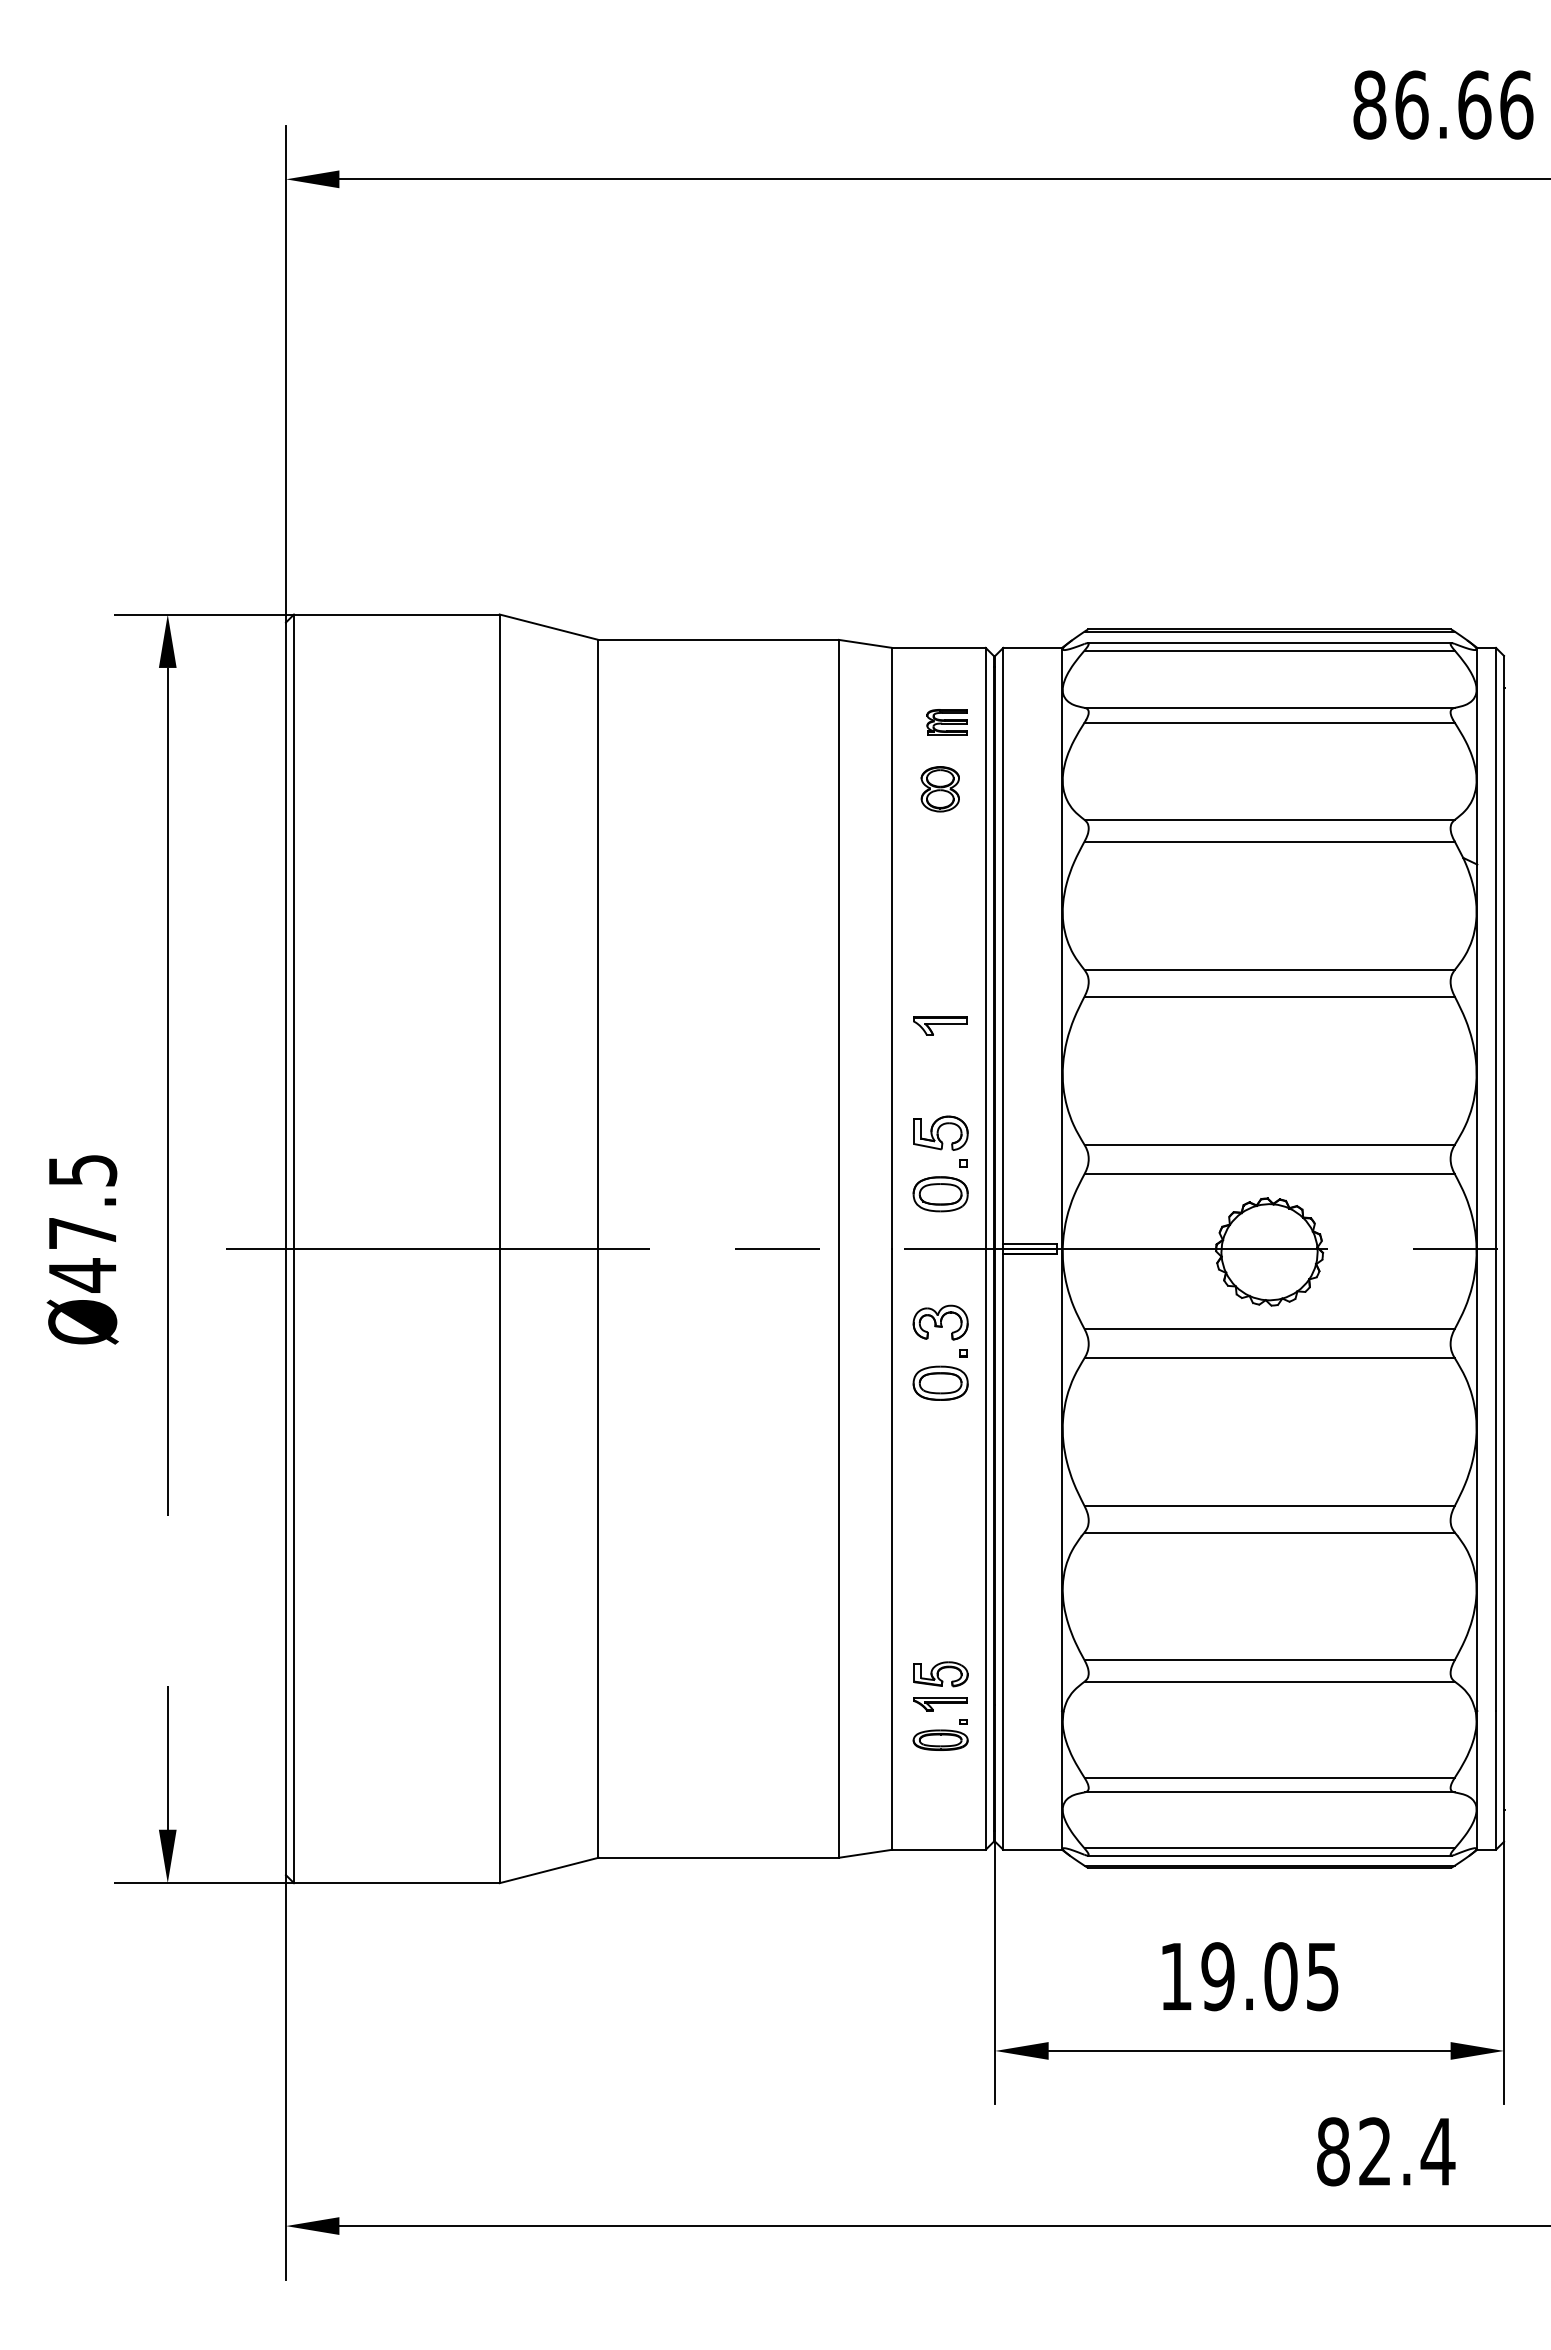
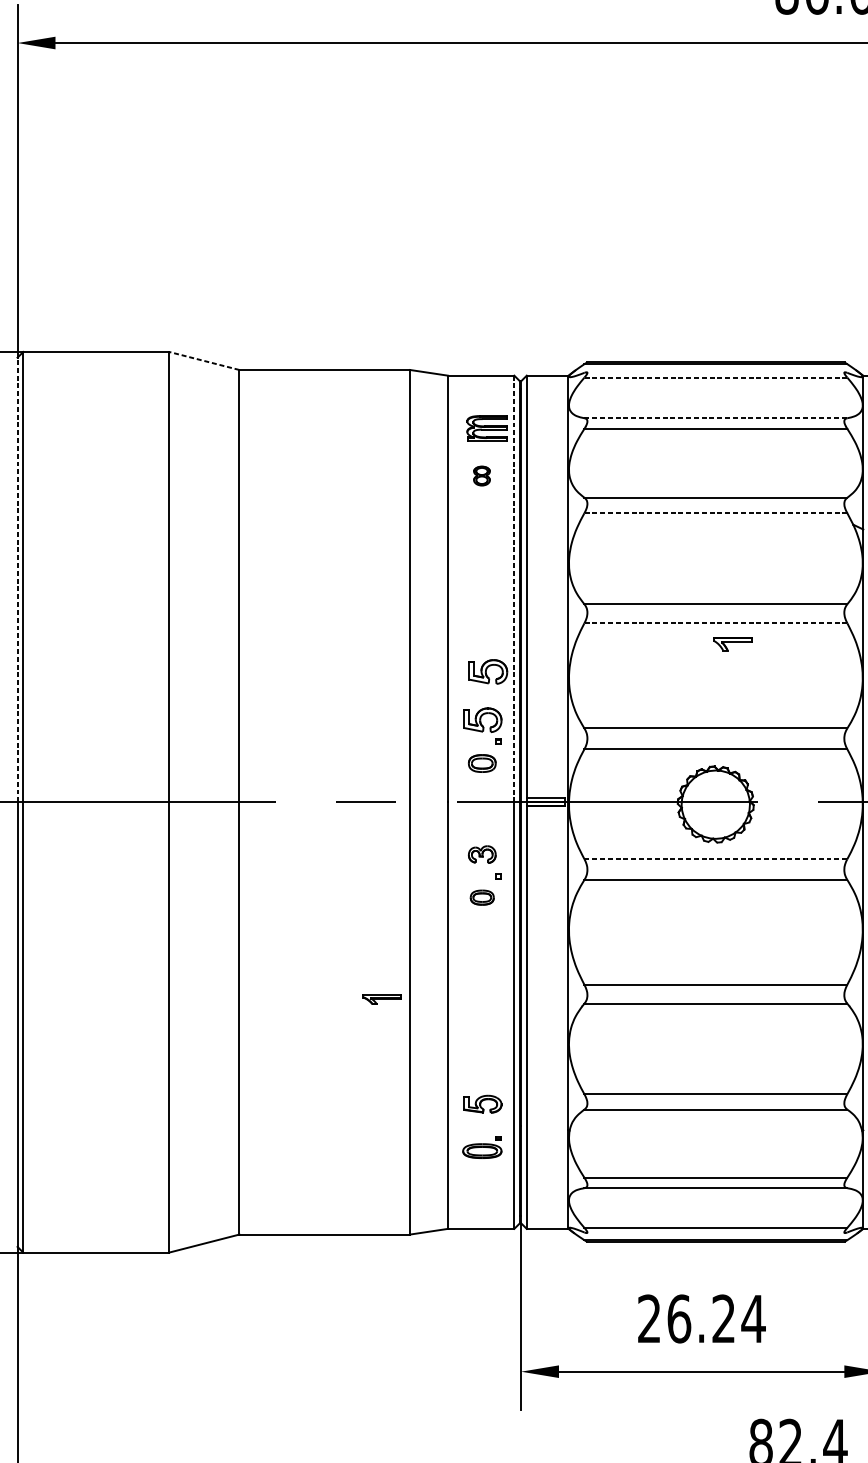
line: (548, 627) -> (203, 361), solid -> dashed
line: (1269, 643) -> (715, 372), removed
line: (1269, 650) -> (715, 377), solid -> dashed
line: (1270, 707) -> (716, 417), solid -> dashed
part: (946, 722) -> (486, 428), size x1.4
part: (939, 789) -> (481, 476), size x0.6
line: (1269, 841) -> (715, 513), solid -> dashed
line: (286, 935) -> (17, 579), solid -> dashed
line: (985, 948) -> (514, 589), solid -> dashed
line: (1269, 996) -> (715, 623), solid -> dashed
part: (940, 1025) -> (732, 643), moved
part: (948, 1064) -> (487, 671), added
part: (940, 1194) -> (482, 763), size x0.7
part: (940, 1322) -> (482, 854), size x0.7
line: (1270, 1328) -> (716, 858), solid -> dashed
part: (940, 1382) -> (482, 897), size x0.6
part: (940, 1704) -> (382, 1000), moved
line: (1269, 1855) -> (715, 1232), removed
text: (1250, 1976) -> (702, 1318), 19.05 -> 26.24

